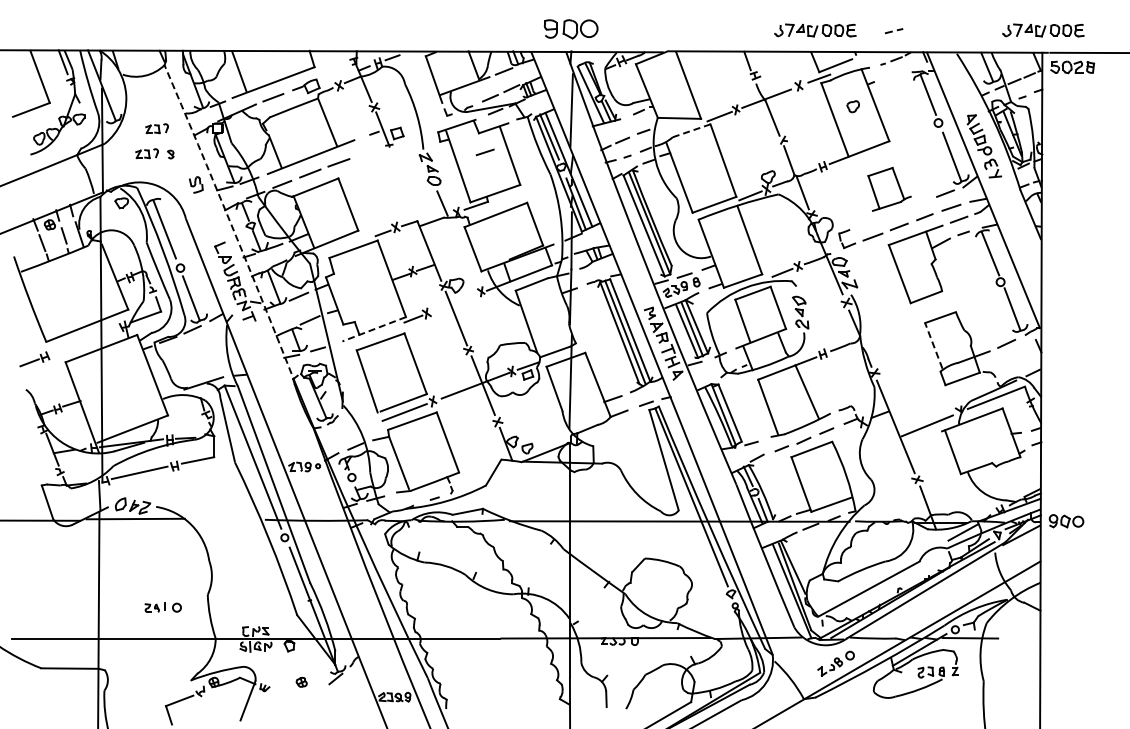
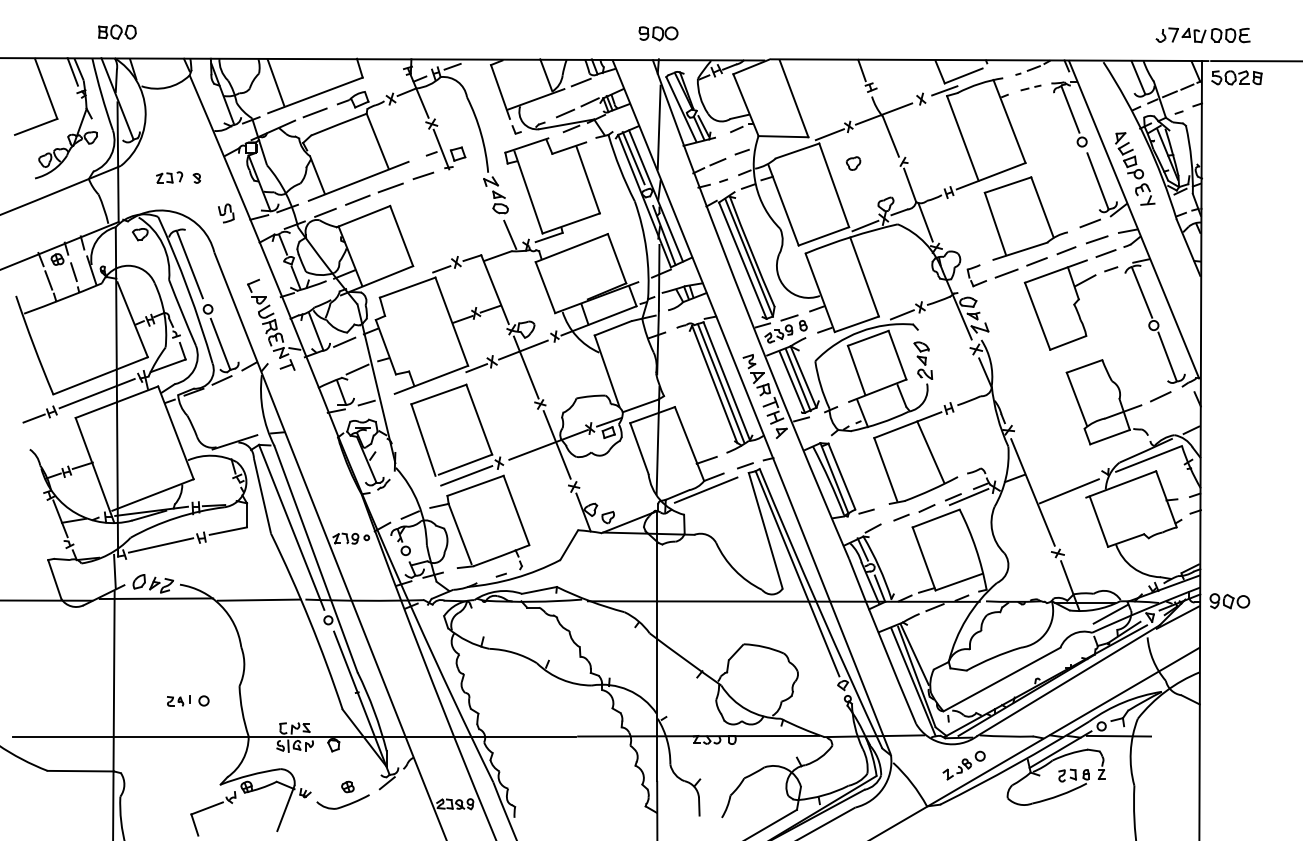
part: (101, 27) -> (116, 31), added
part: (570, 28) -> (657, 33), size x0.62
part: (815, 30) -> (940, 35), removed
part: (894, 31) -> (1031, 88), moved
part: (852, 106) -> (852, 163), moved
part: (156, 128) -> (180, 148), removed
line: (691, 130) -> (797, 150), dashed -> solid
line: (484, 152) -> (422, 176), moved
part: (889, 189) -> (1025, 218), size x1.67
arc: (231, 224) -> (266, 259), dashed -> solid
line: (453, 303) -> (522, 350), added
line: (373, 329) -> (430, 380), dashed -> solid
line: (83, 340) -> (96, 392), added
line: (933, 345) -> (1076, 398), dashed -> solid
line: (612, 424) -> (706, 489), added
line: (840, 430) -> (969, 496), added
line: (224, 519) -> (258, 599), added
part: (297, 695) -> (343, 802), added

